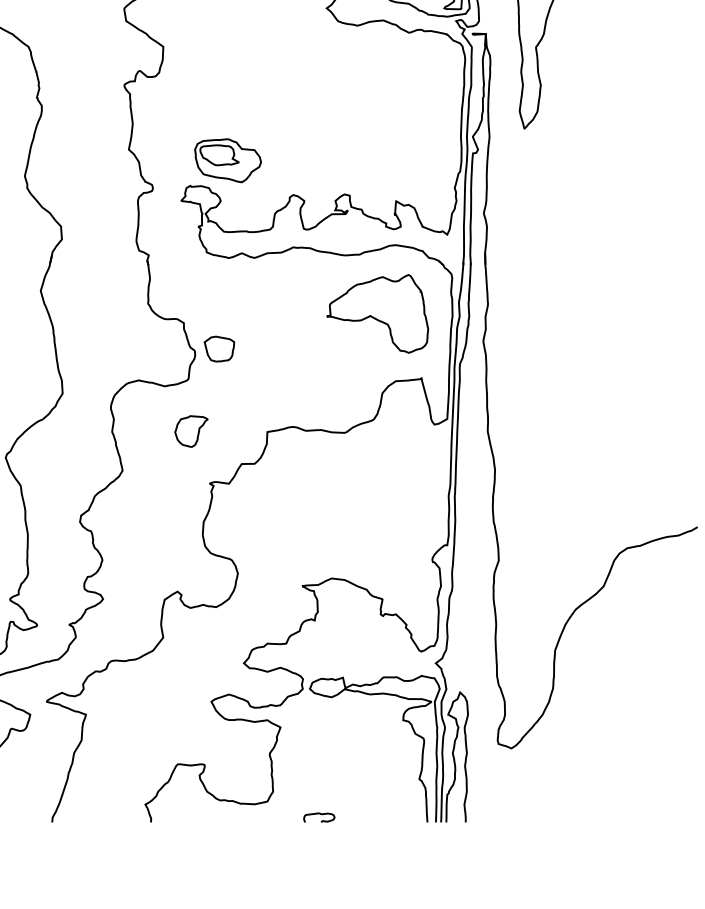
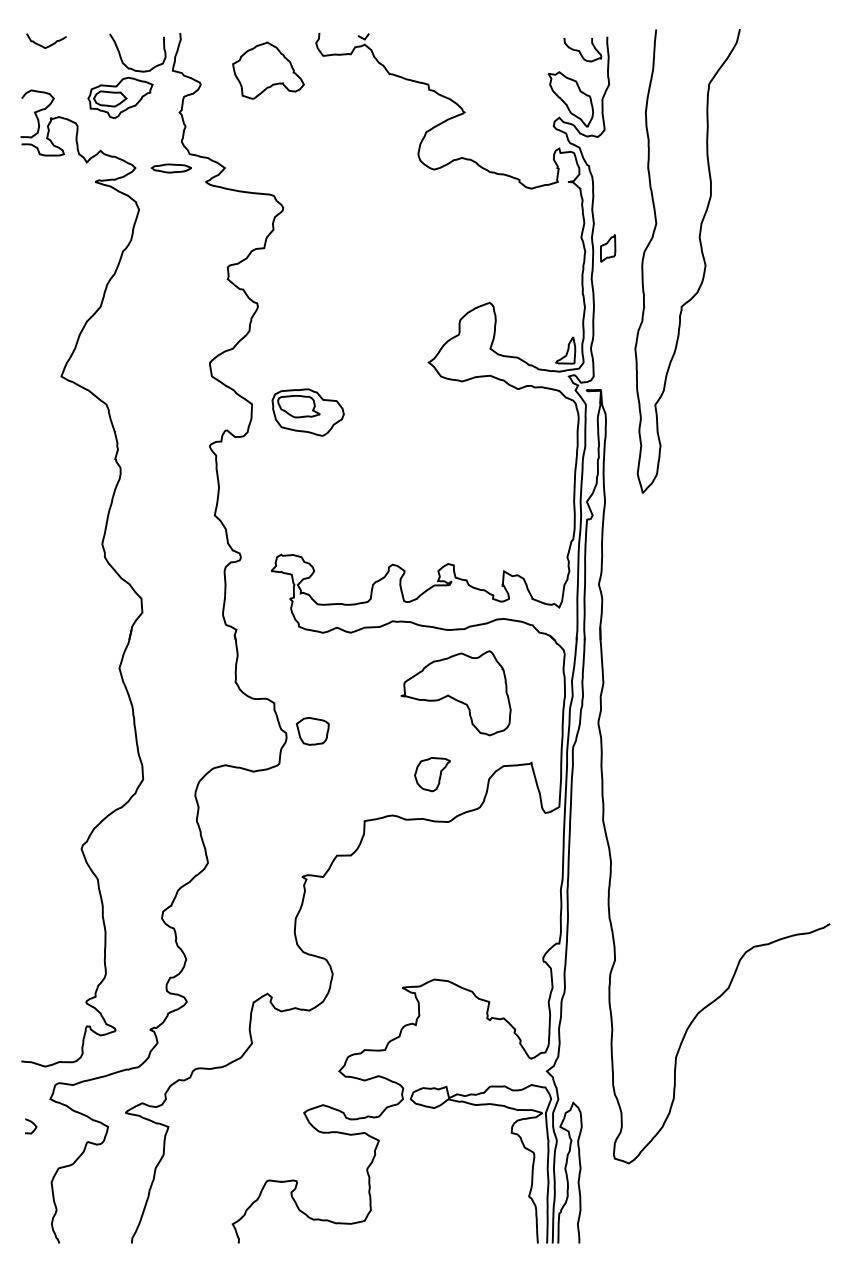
part: (227, 160) -> (307, 412), moved
part: (377, 314) -> (455, 693), moved
part: (191, 431) -> (432, 774), moved
part: (318, 816) -> (420, 1237), removed

